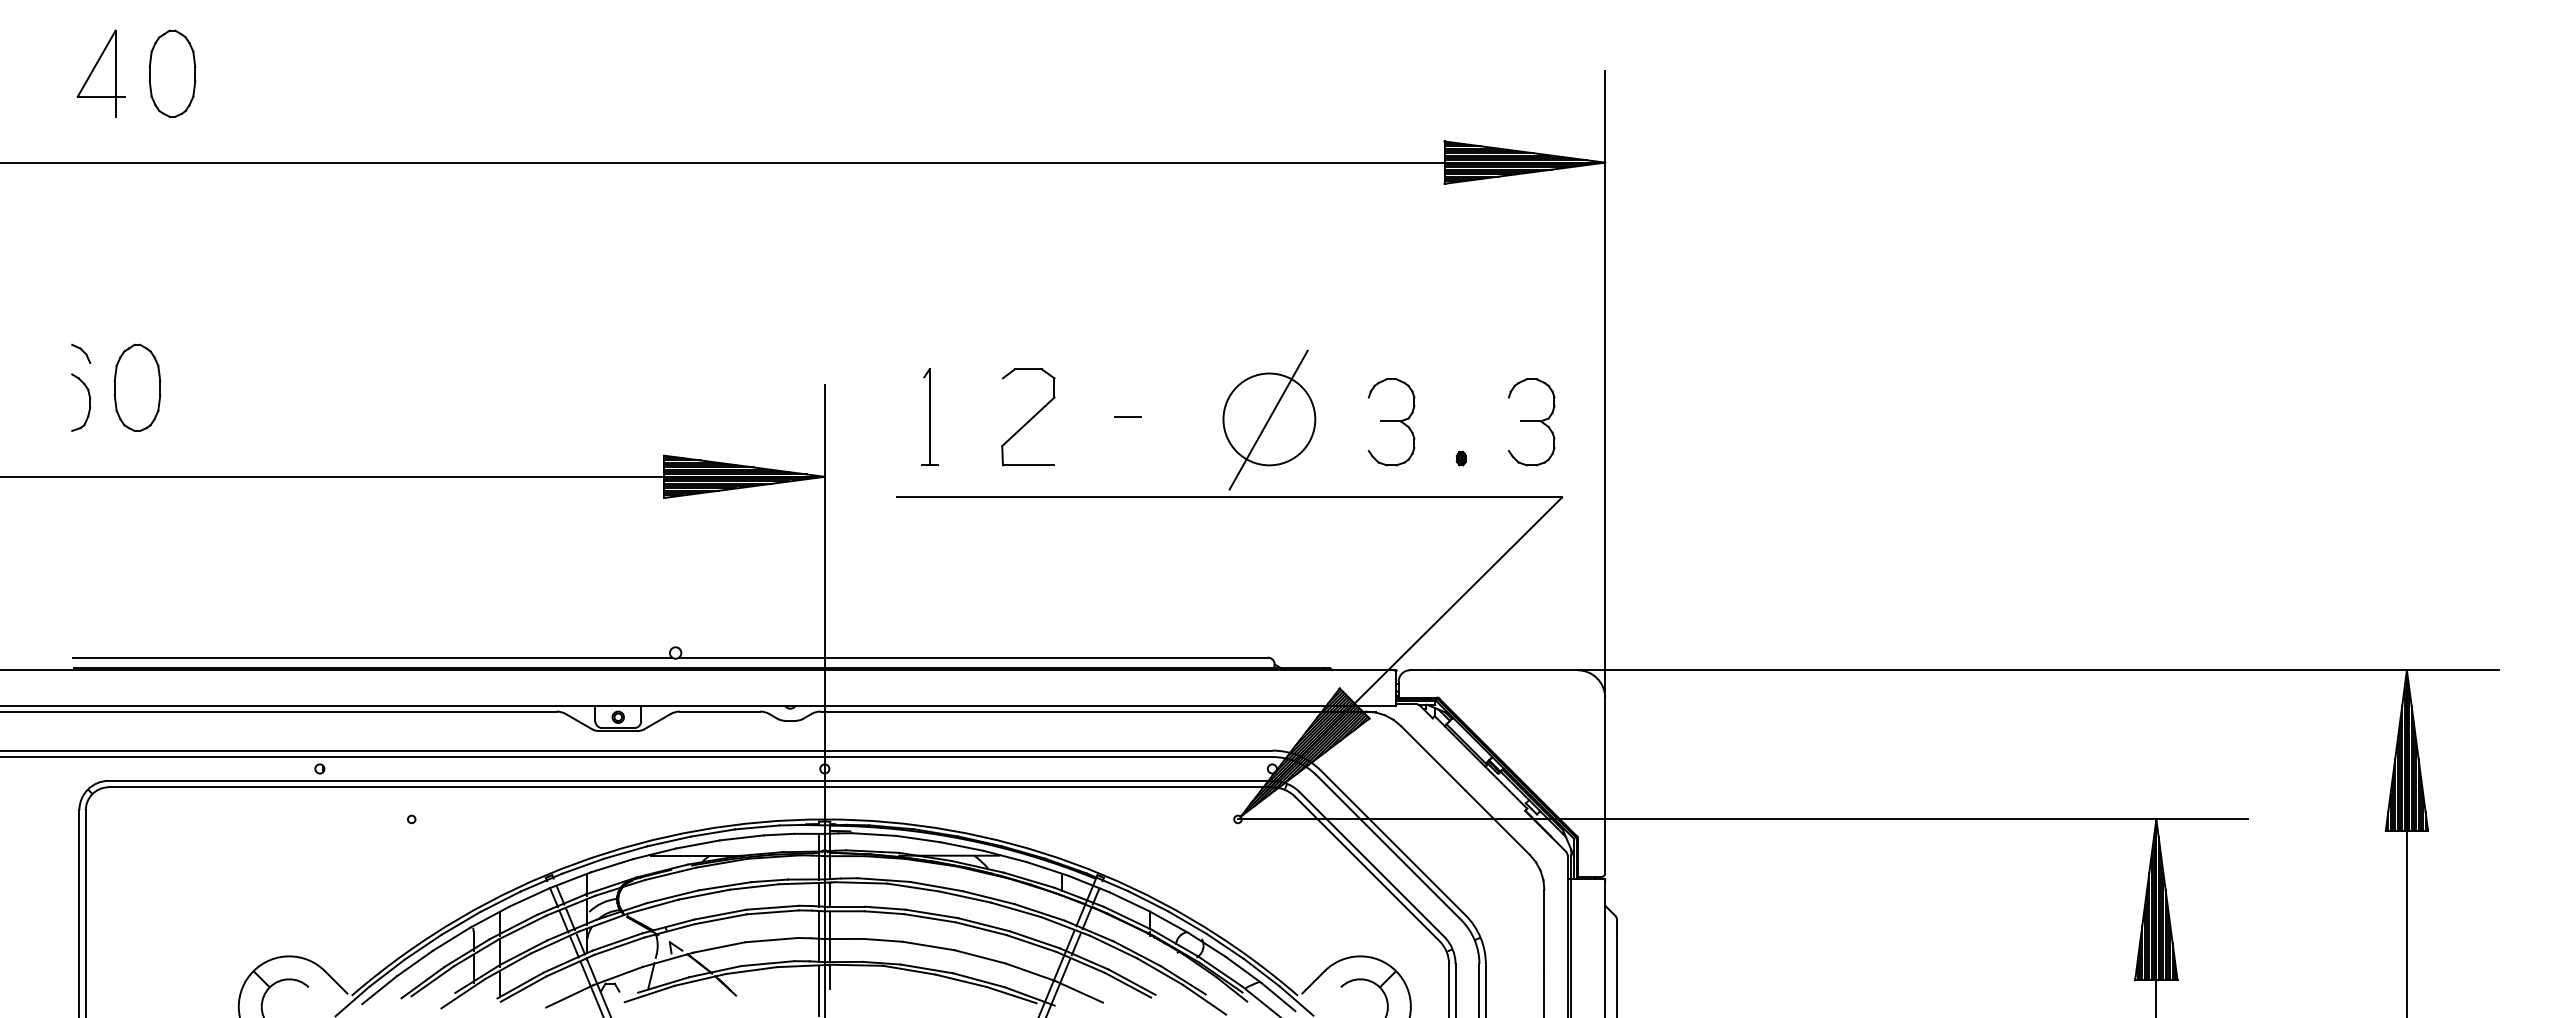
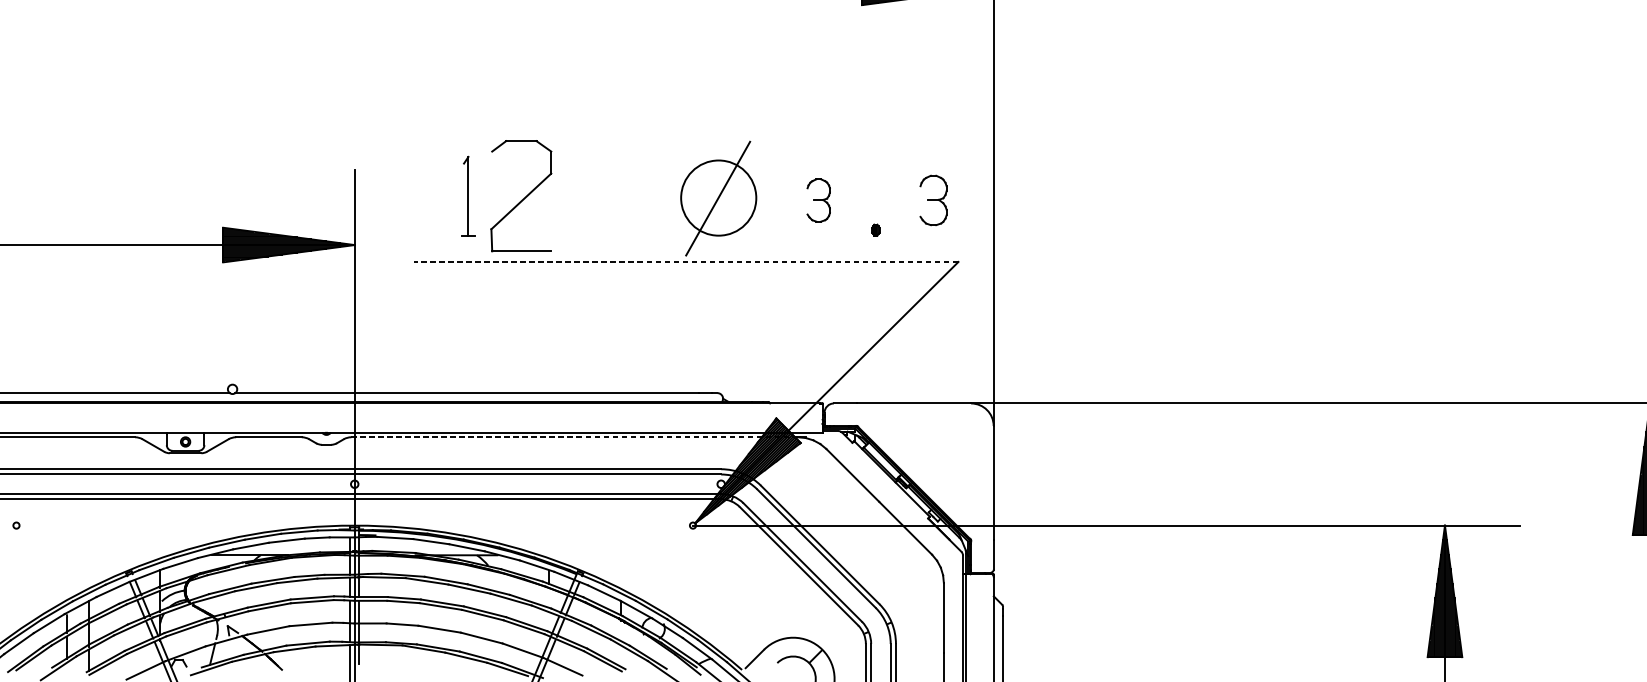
part: (929, 416) -> (468, 195), moved
line: (1127, 416) -> (602, 195), removed
part: (1028, 417) -> (521, 196), size x1.4
part: (1391, 422) -> (818, 200), size x0.6
part: (1531, 422) -> (933, 200), size x0.7
line: (1229, 497) -> (686, 262), solid -> dashed
line: (1093, 711) -> (574, 437), solid -> dashed

